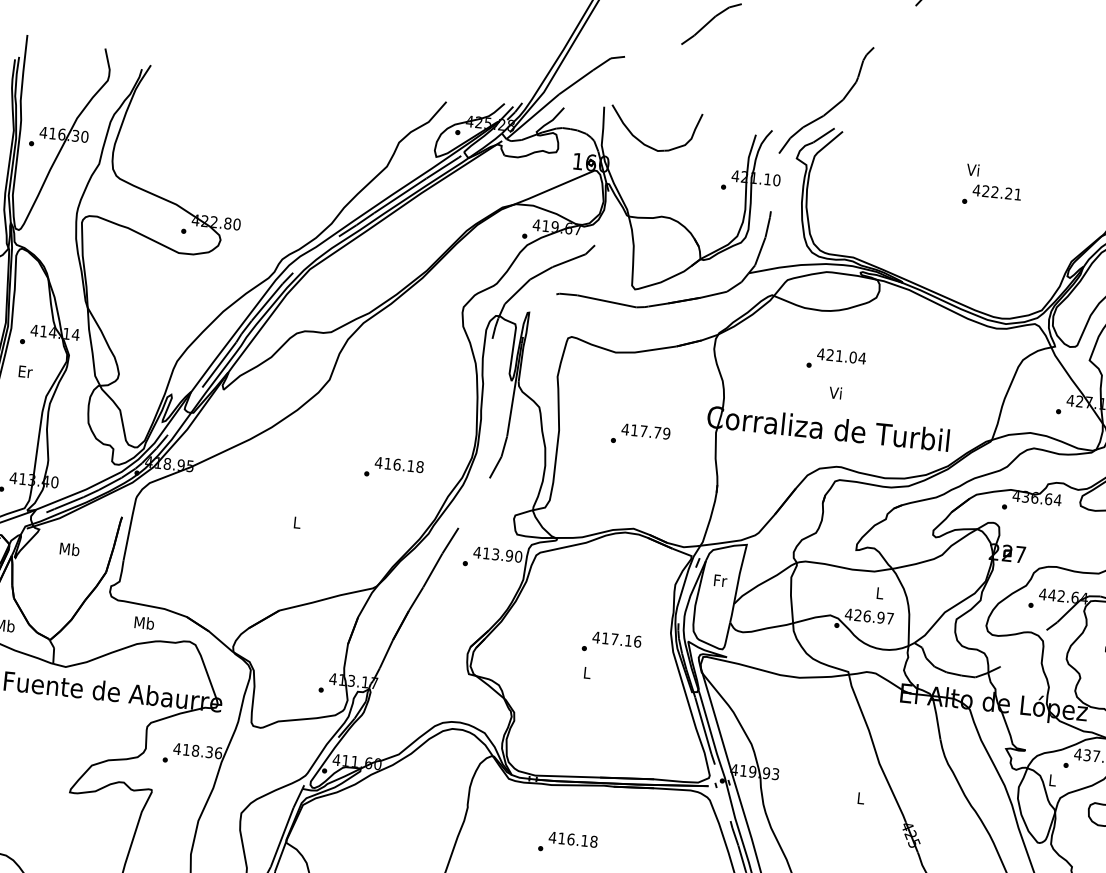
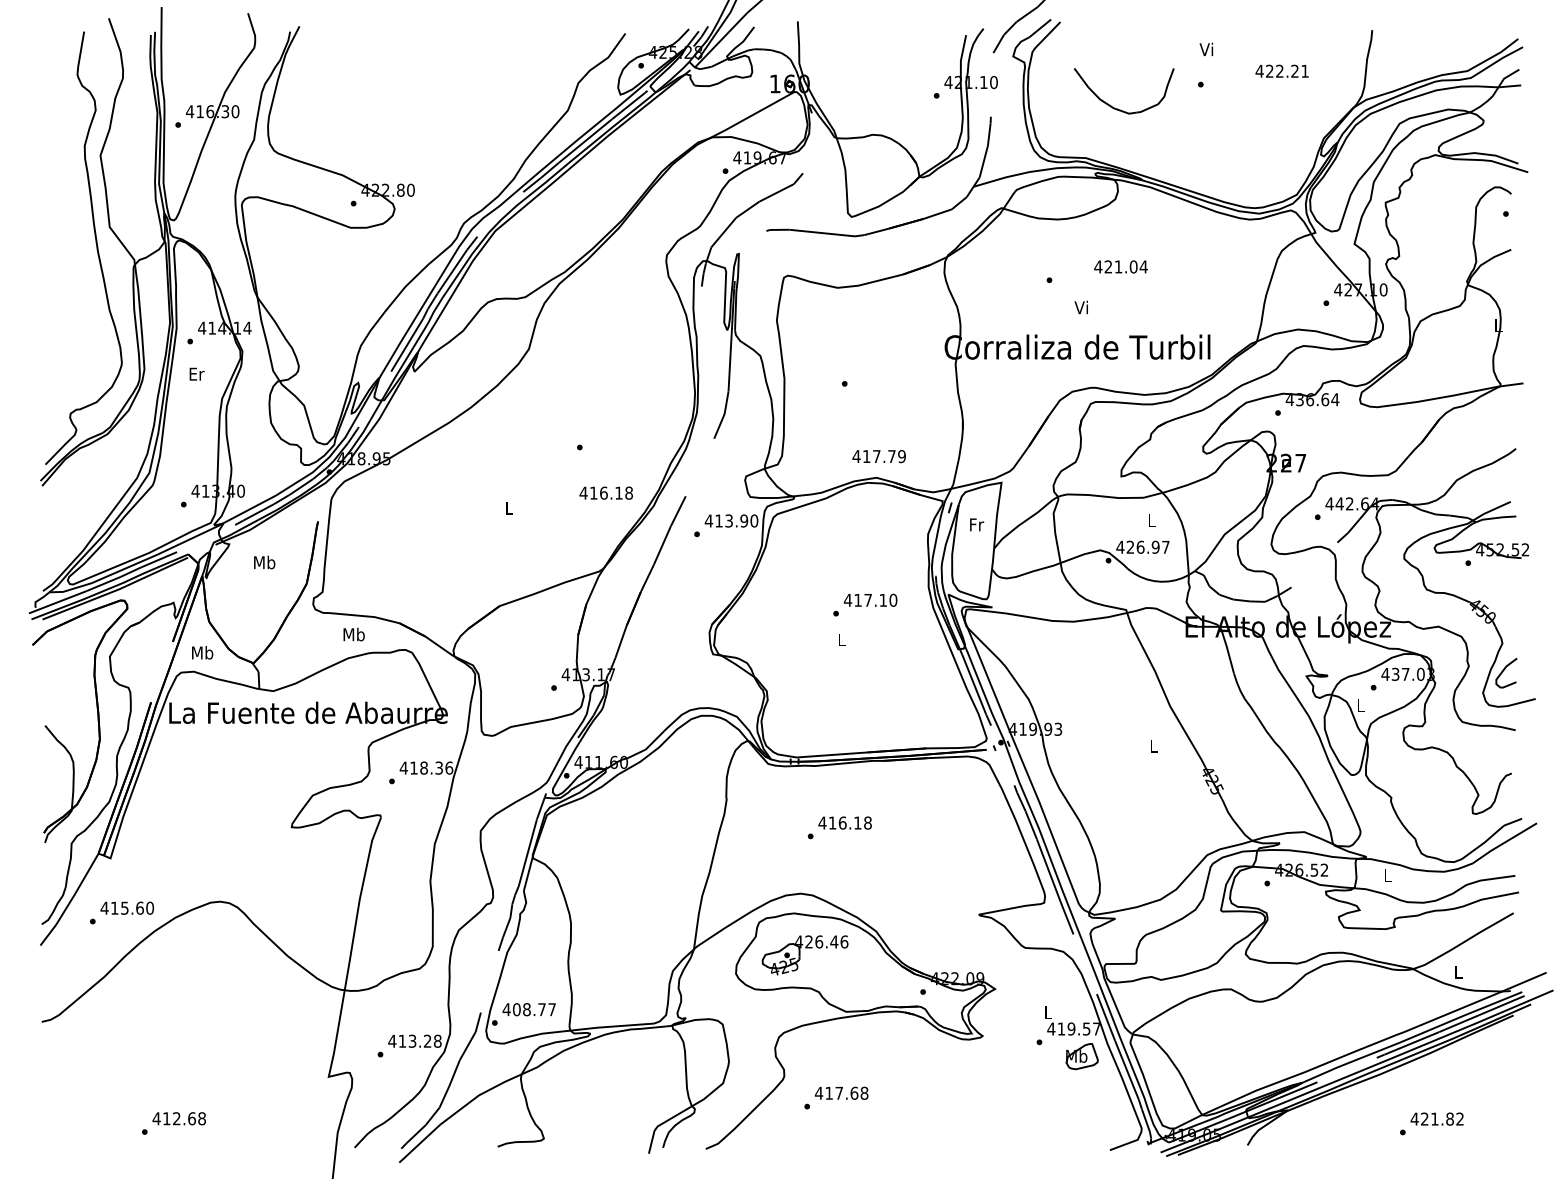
part: (646, 144) -> (1115, 107), moved
text: (996, 191) -> (1281, 70), moved
text: (841, 355) -> (1120, 266), moved
text: (645, 431) -> (878, 456), moved
text: (398, 464) -> (605, 492), moved
text: (637, 640) -> (893, 599), 417.16 -> 417.10

